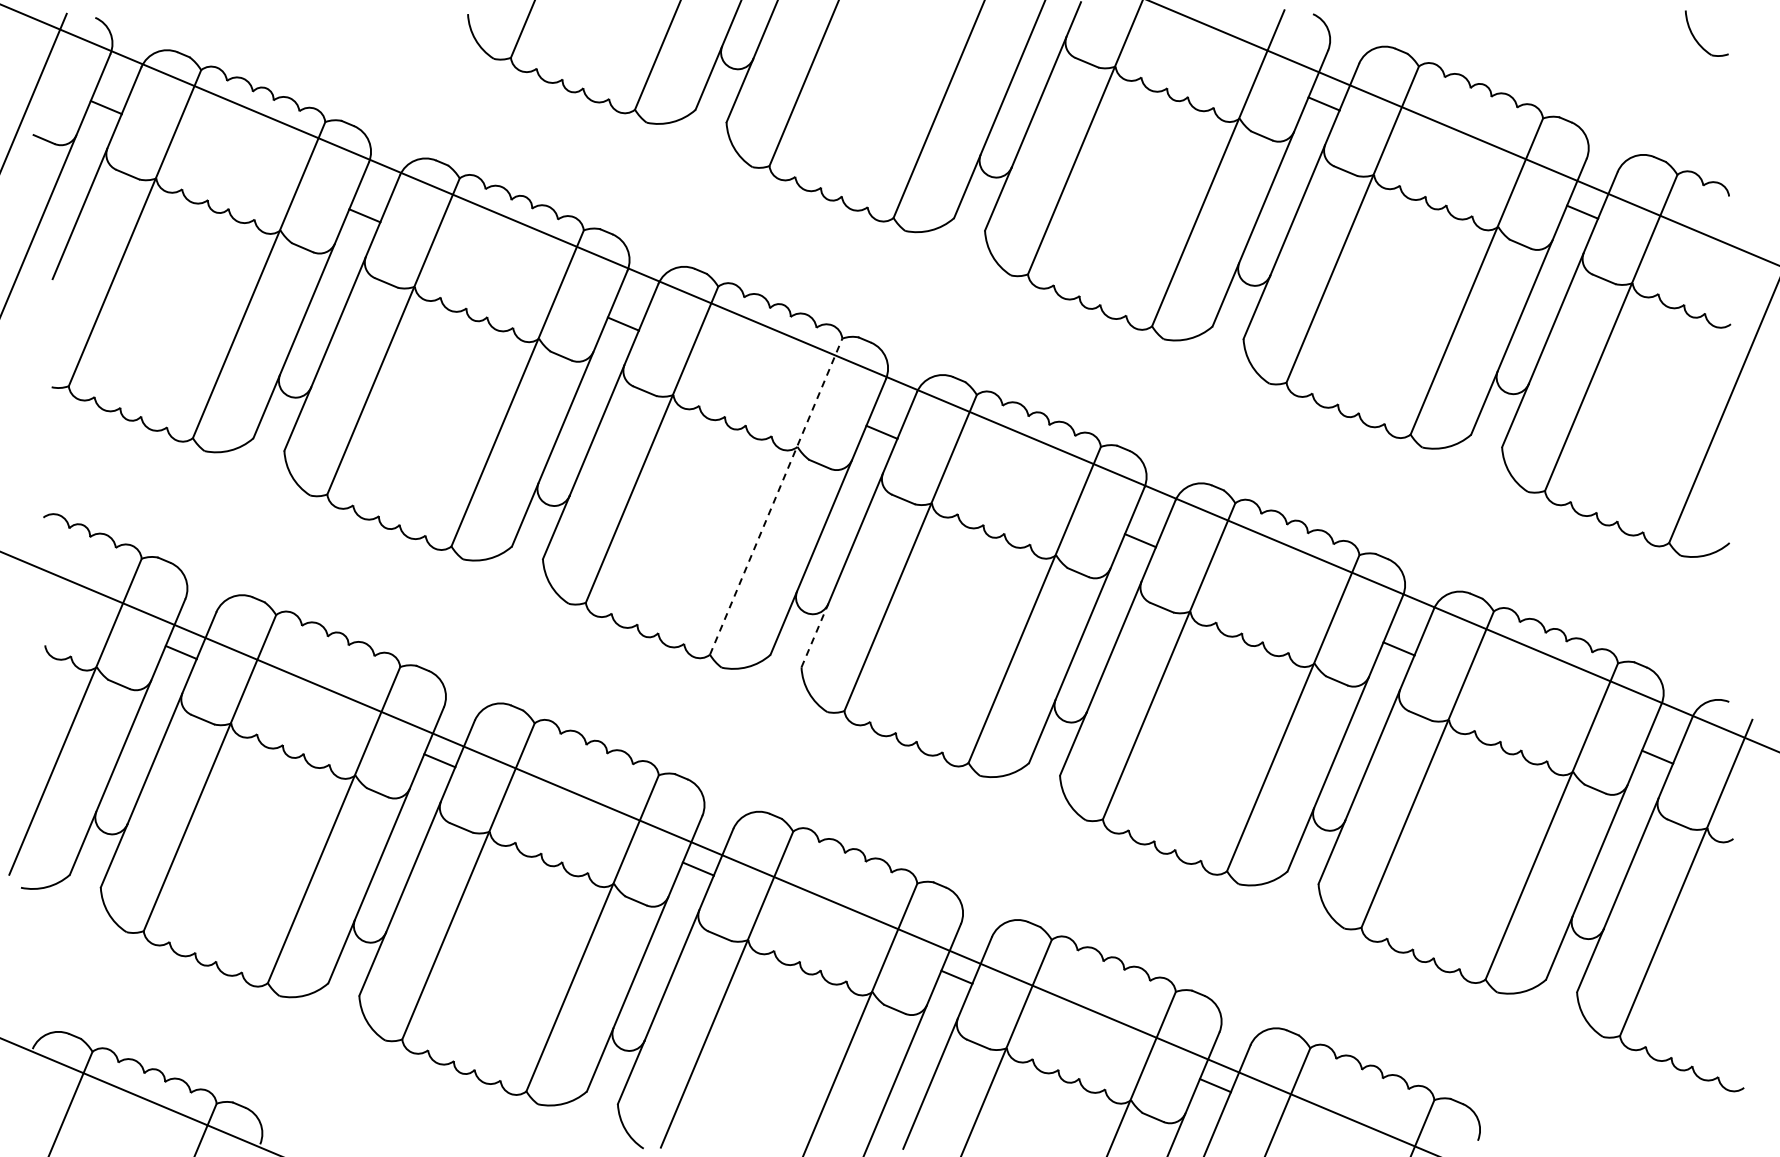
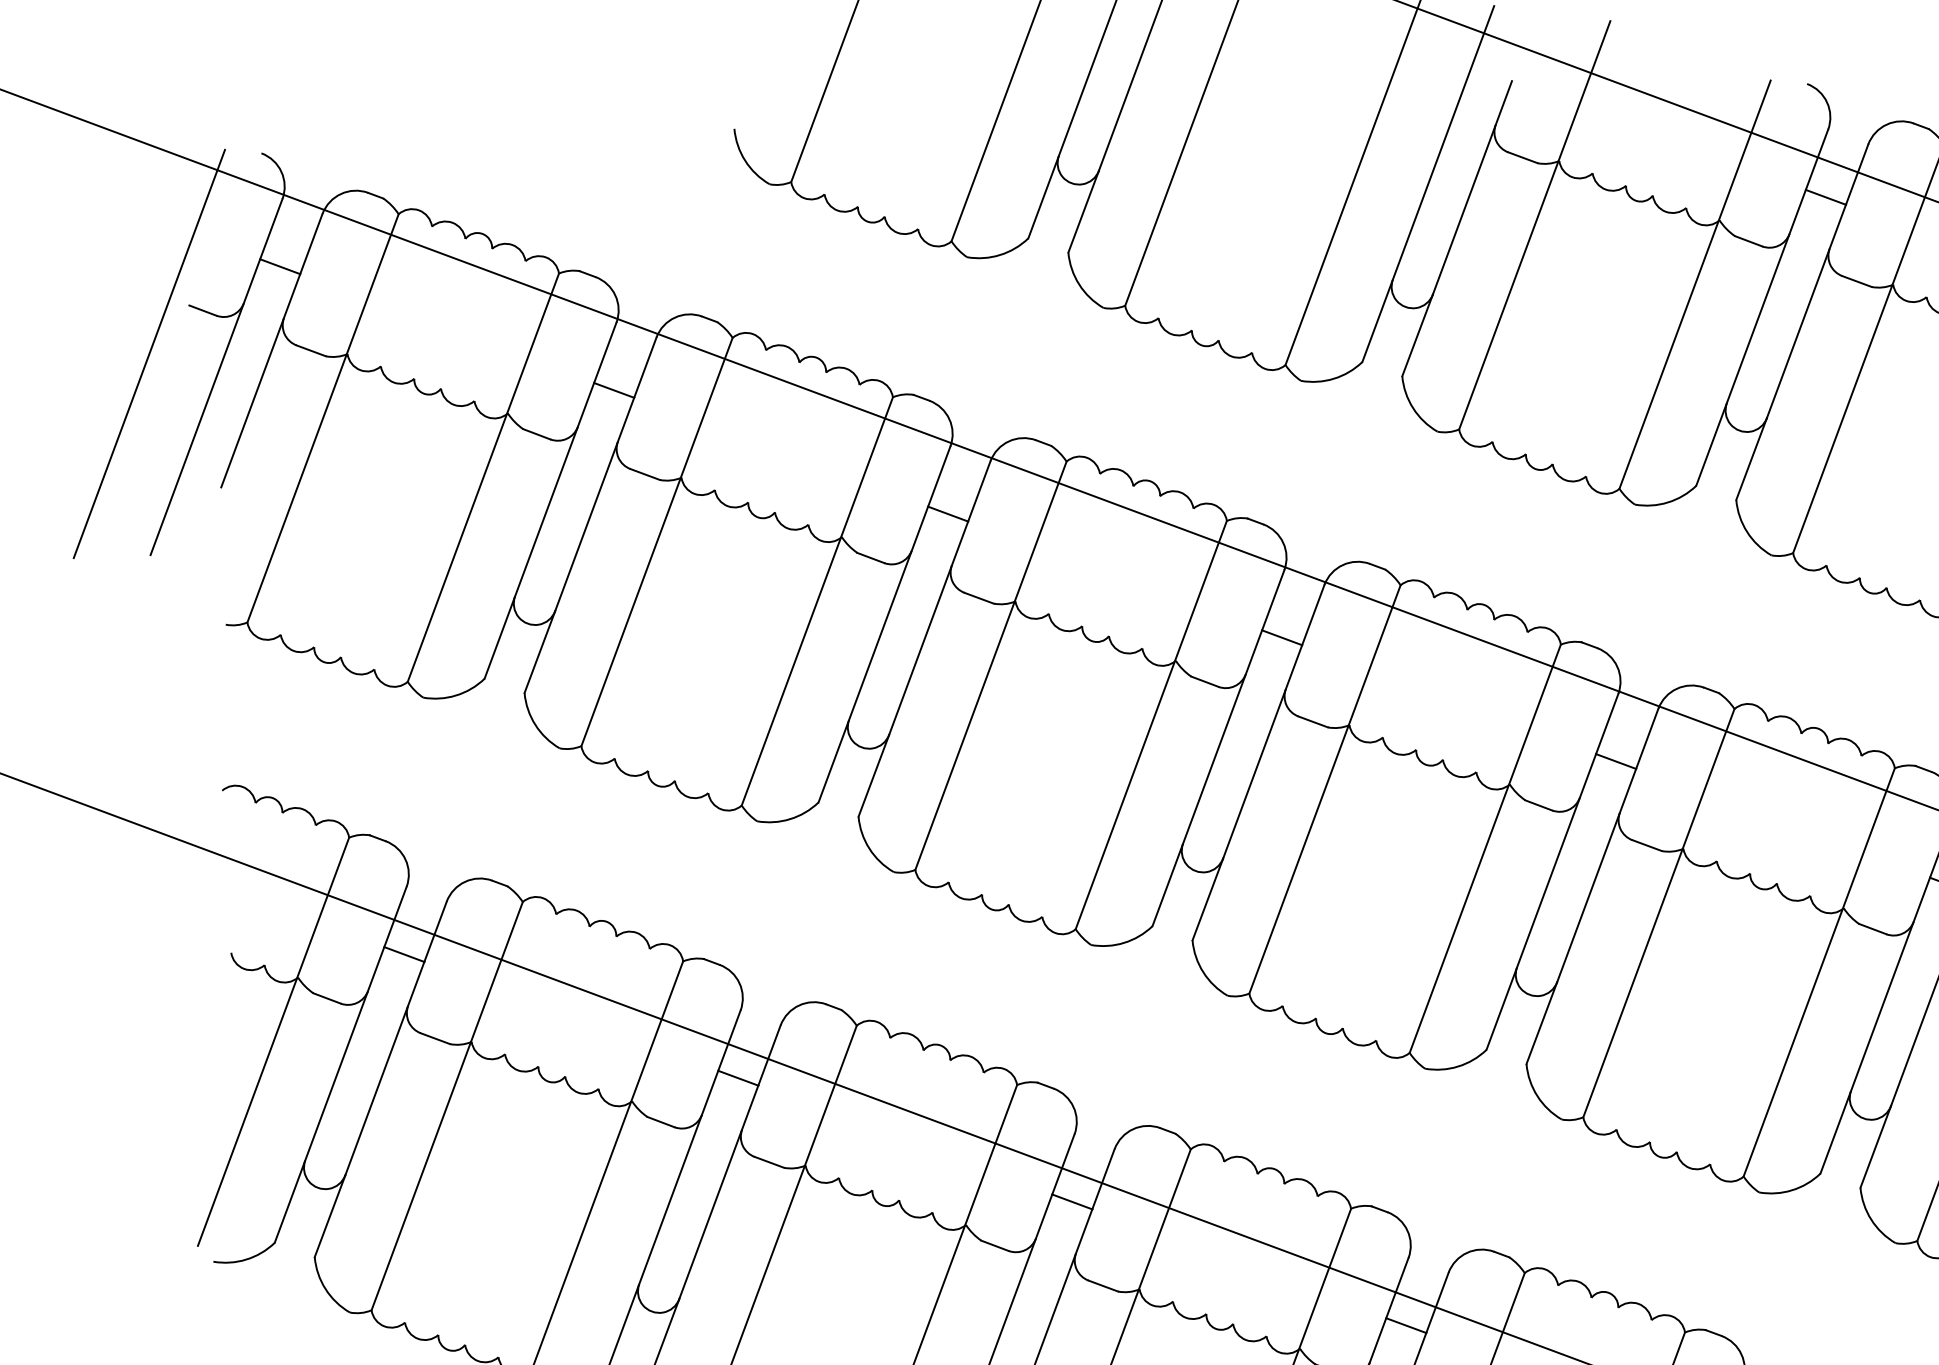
line: (776, 496) -> (1151, 724), dashed -> solid
line: (815, 635) -> (1208, 899), dashed -> solid

